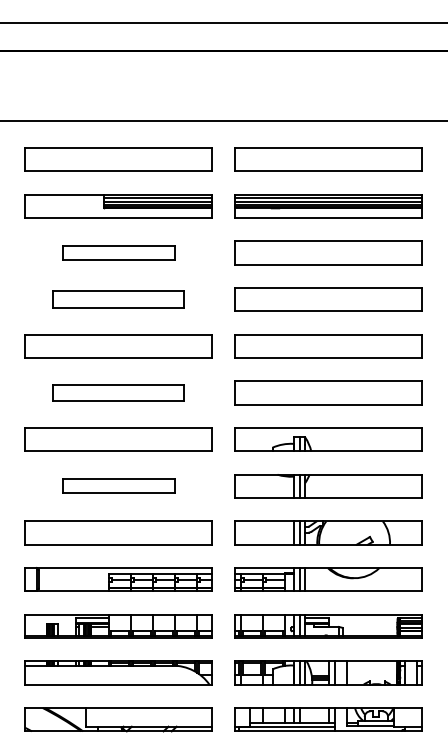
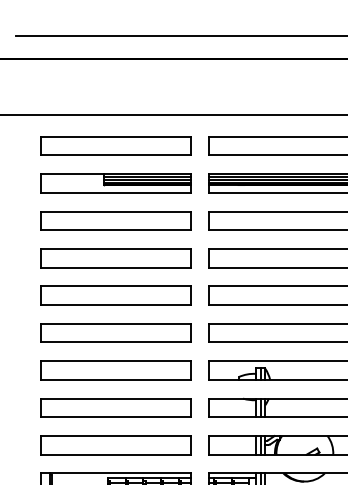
part: (118, 252) -> (115, 220), size x1.67
part: (118, 299) -> (115, 258), size x1.43
part: (118, 392) -> (115, 332), size x1.43
part: (118, 486) -> (115, 408), size x1.67

